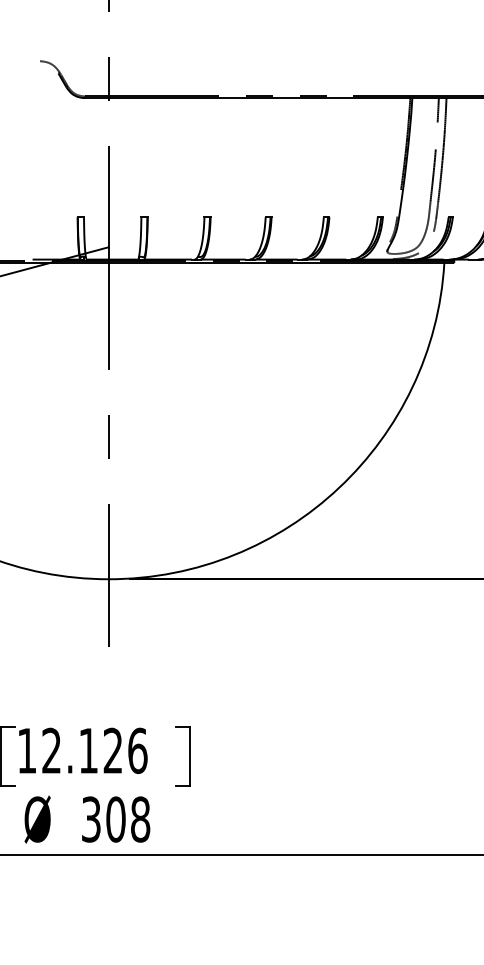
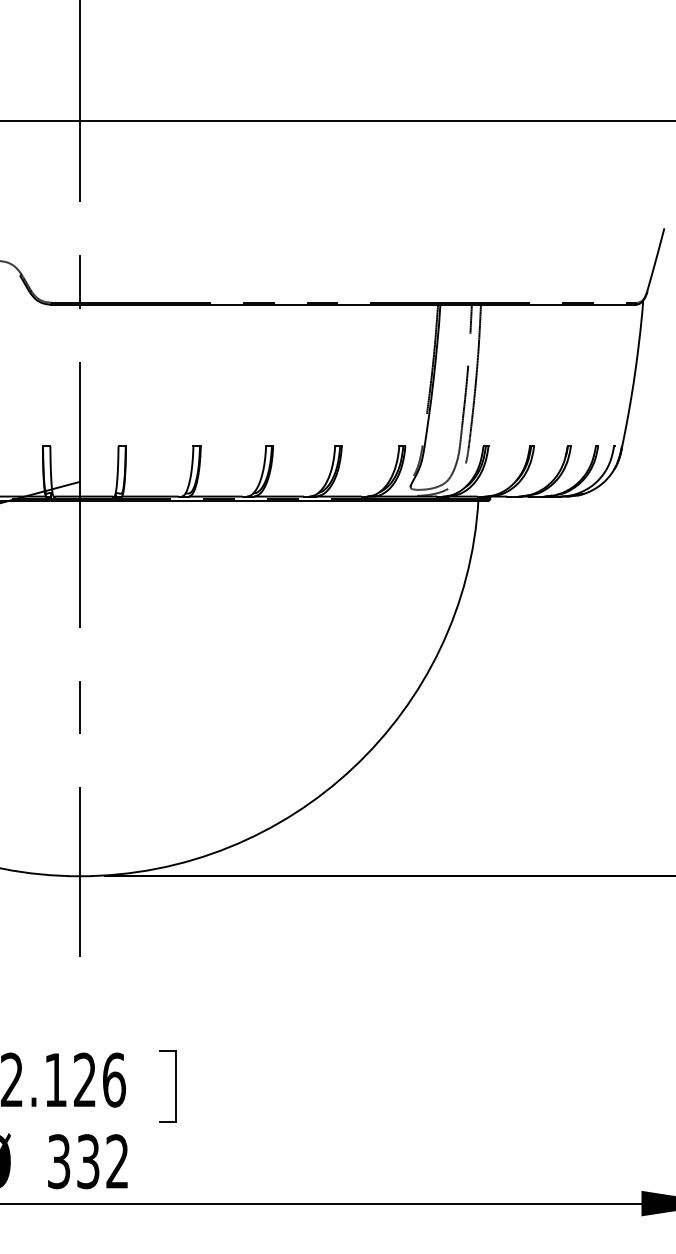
text: (127, 819) -> (102, 1161), 308 -> 332

